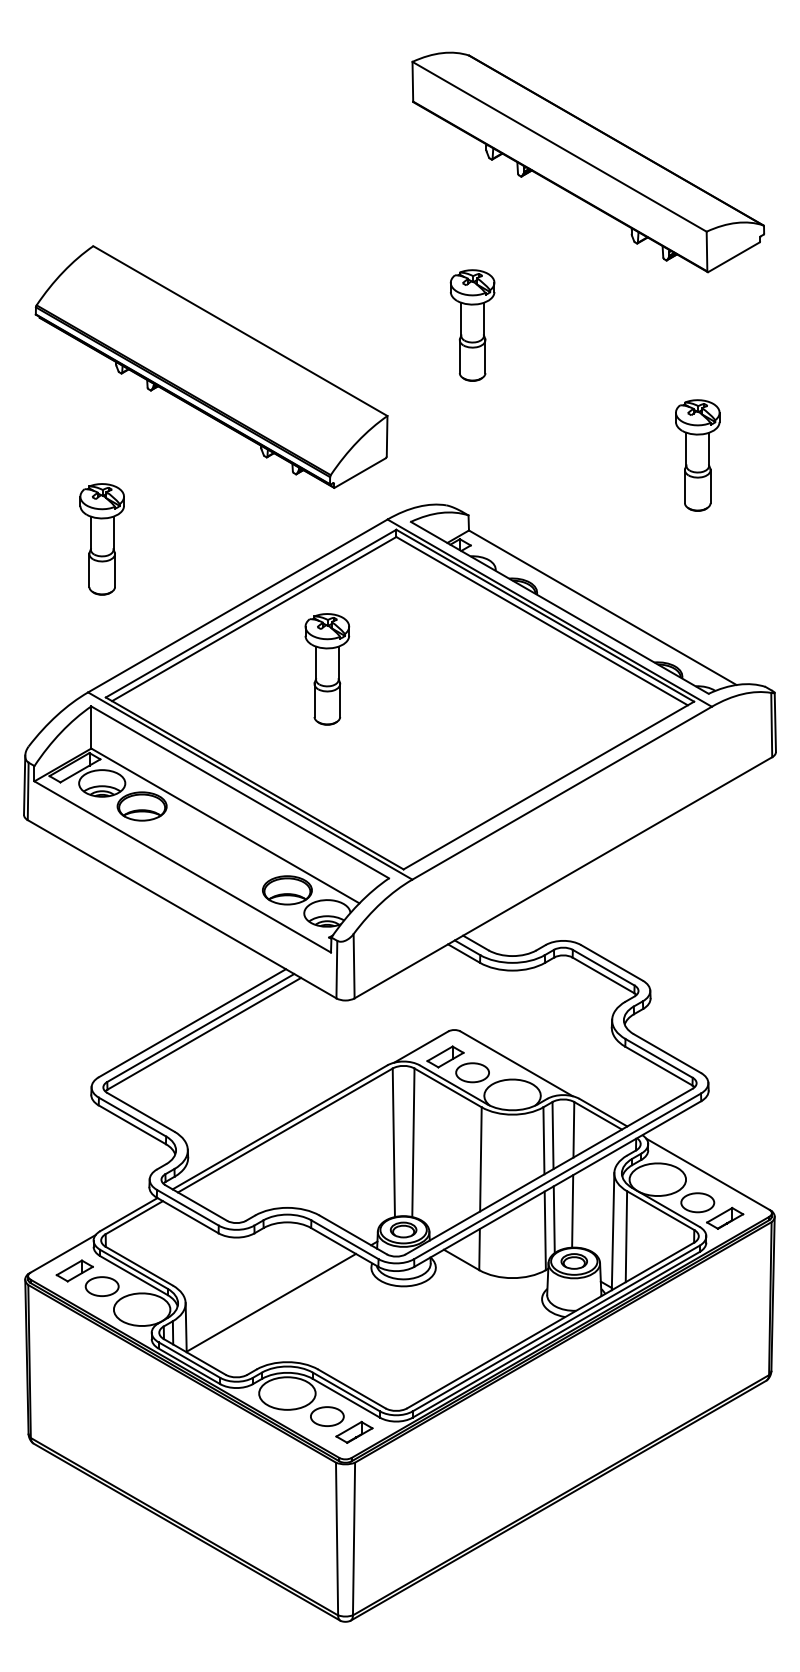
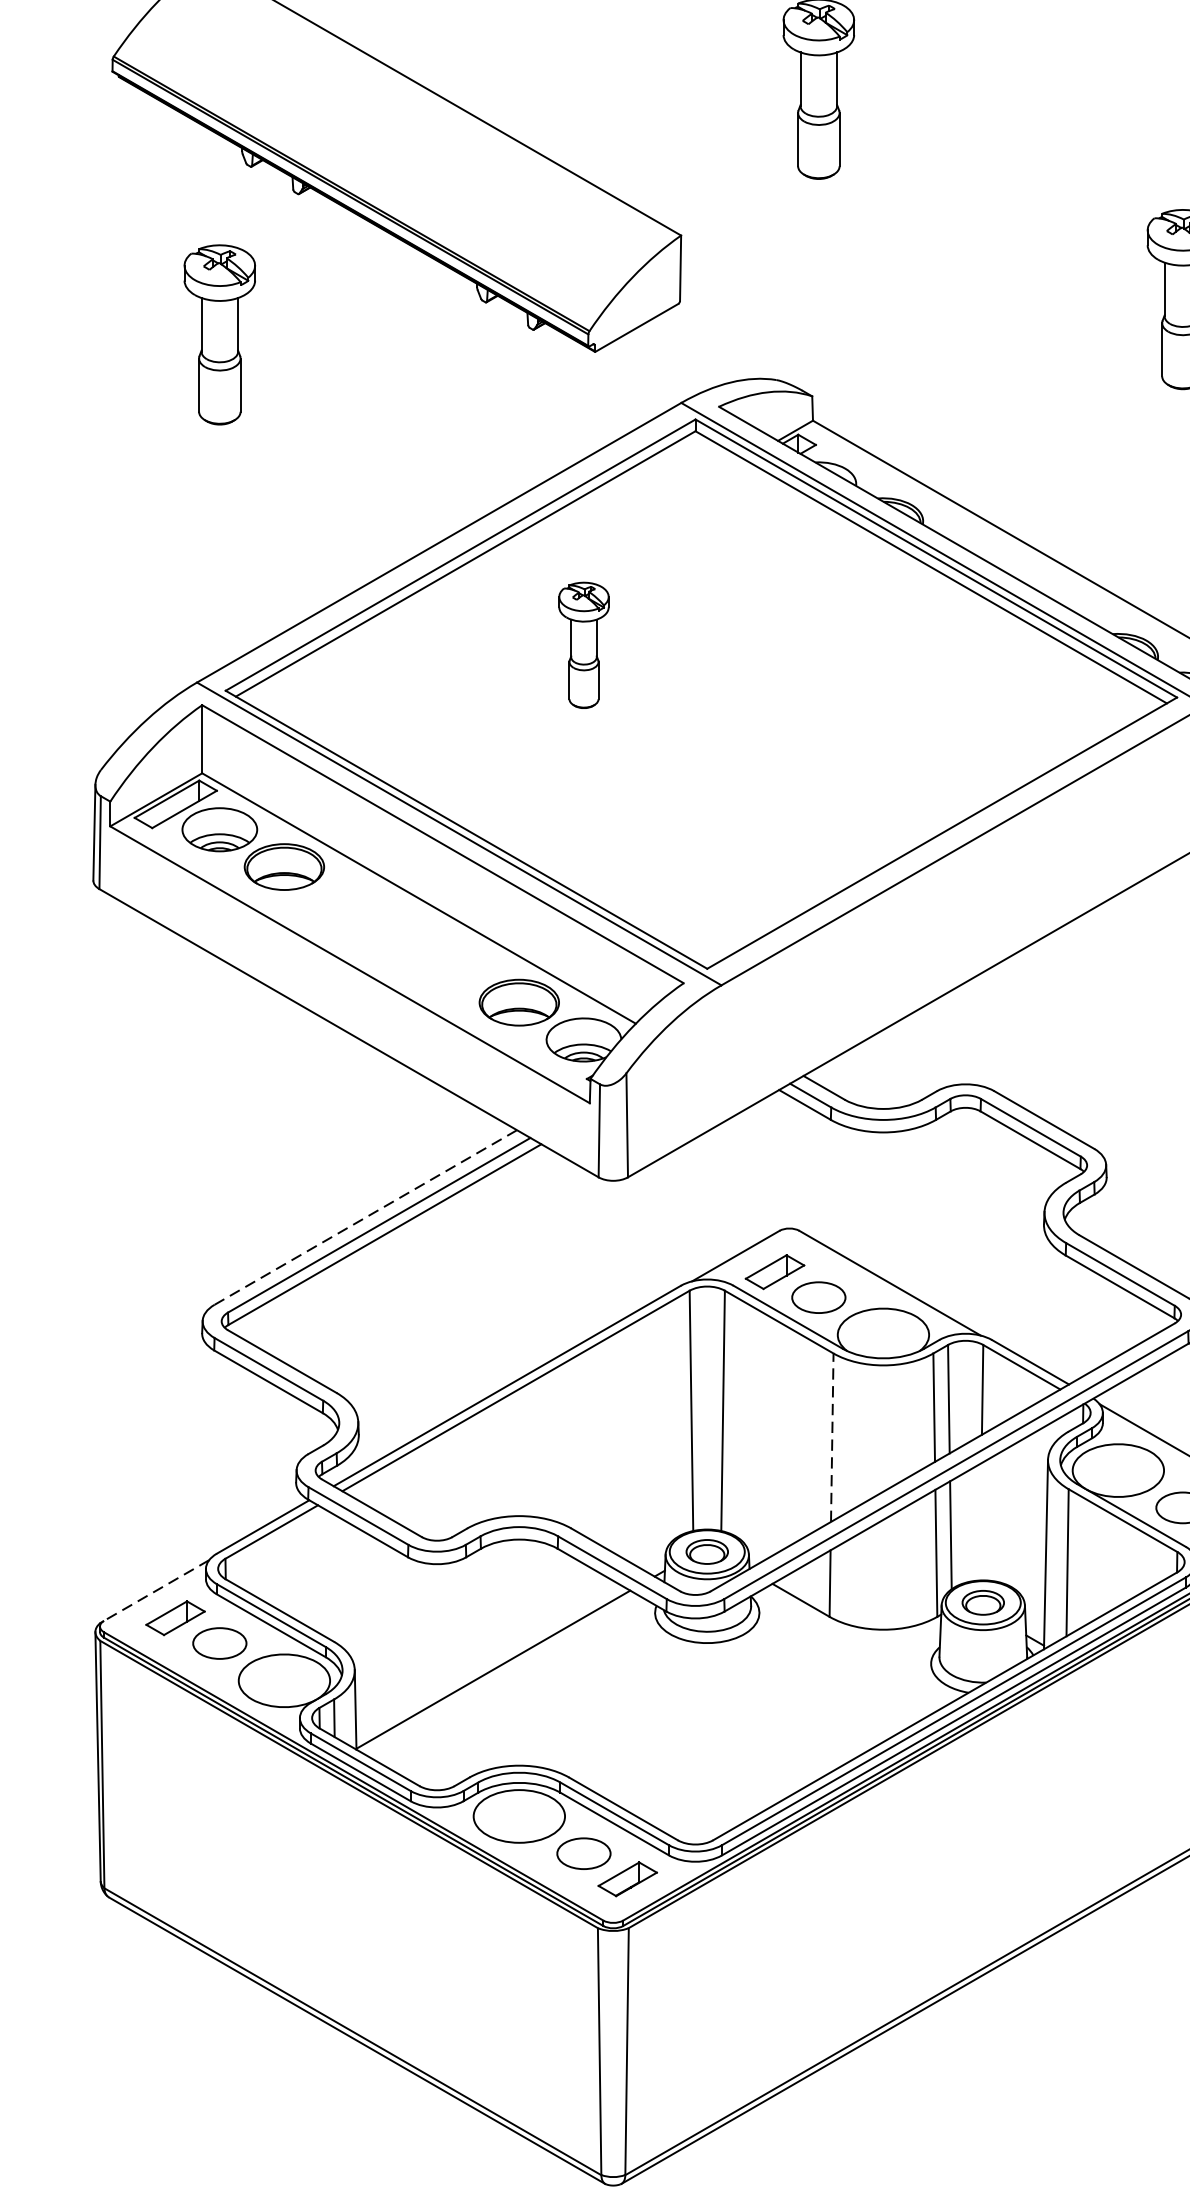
part: (101, 539) -> (218, 334), moved
part: (327, 669) -> (584, 645), size x0.7
line: (192, 1023) -> (365, 1217), solid -> dashed
line: (480, 1158) -> (831, 1436), solid -> dashed
line: (572, 1211) -> (980, 1522), removed
line: (62, 1254) -> (155, 1591), solid -> dashed

